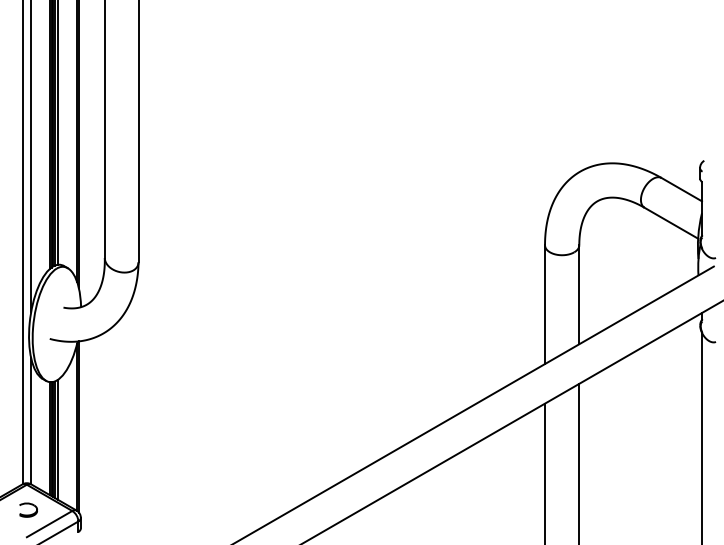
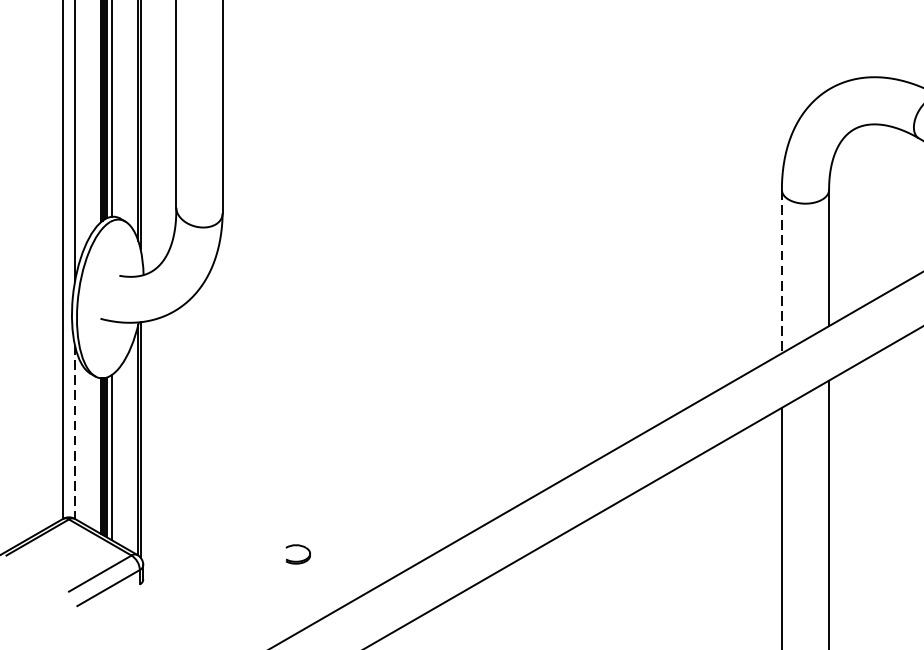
line: (545, 305) -> (782, 272), solid -> dashed
line: (31, 421) -> (75, 432), solid -> dashed
part: (28, 509) -> (298, 553), moved

